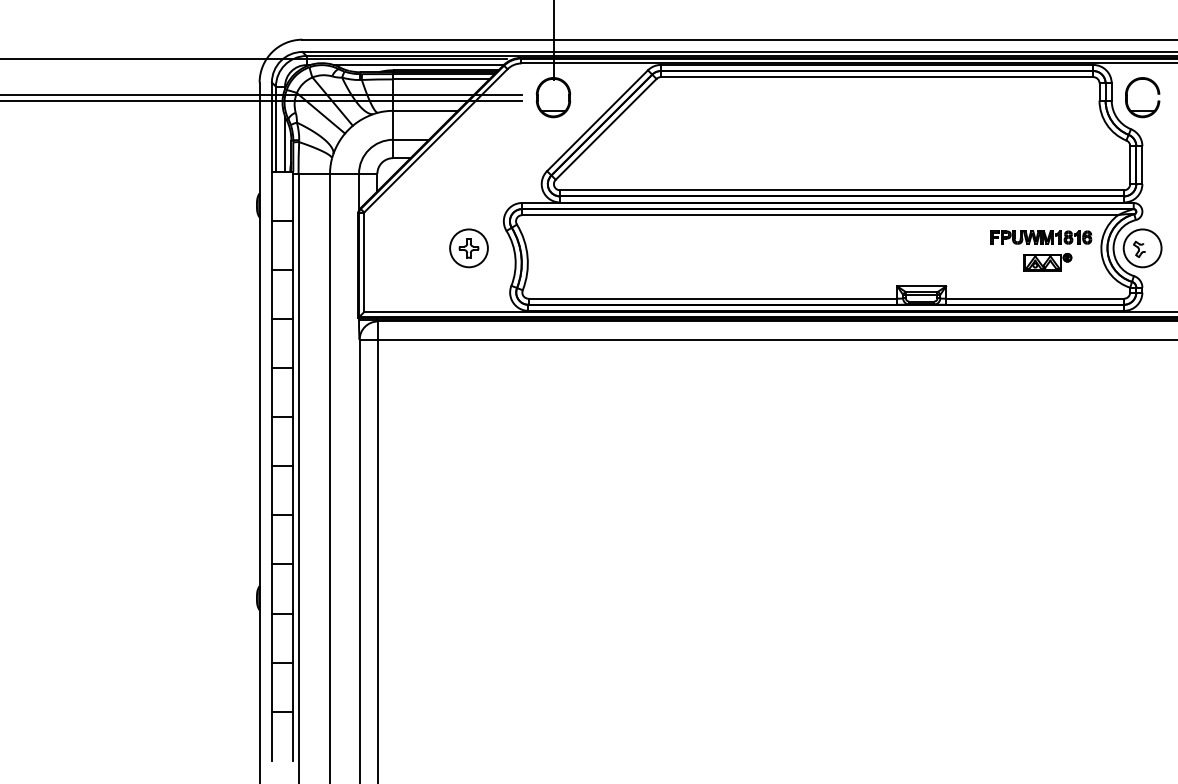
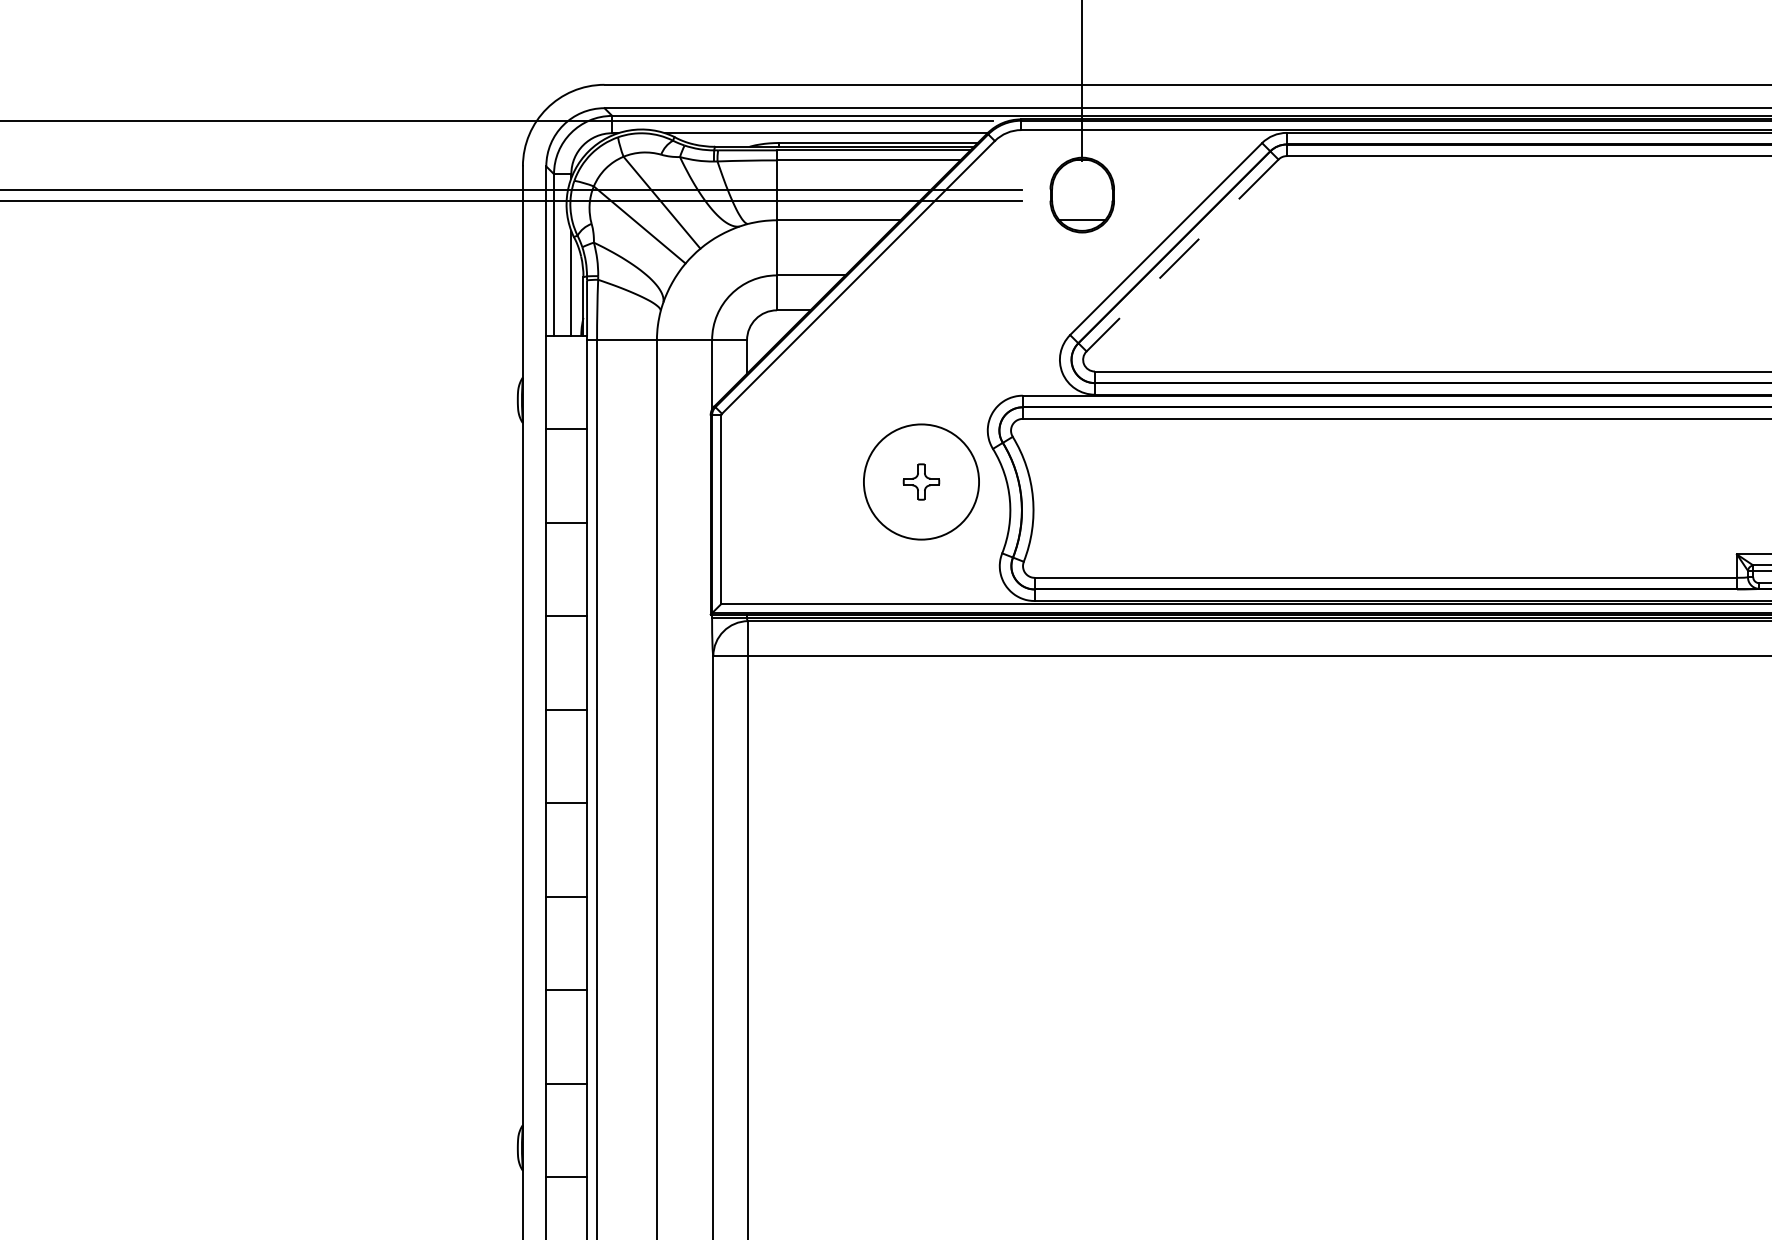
line: (605, 129) -> (1181, 255), solid -> dashed
circle: (468, 248) -> (920, 482), size x1.6

